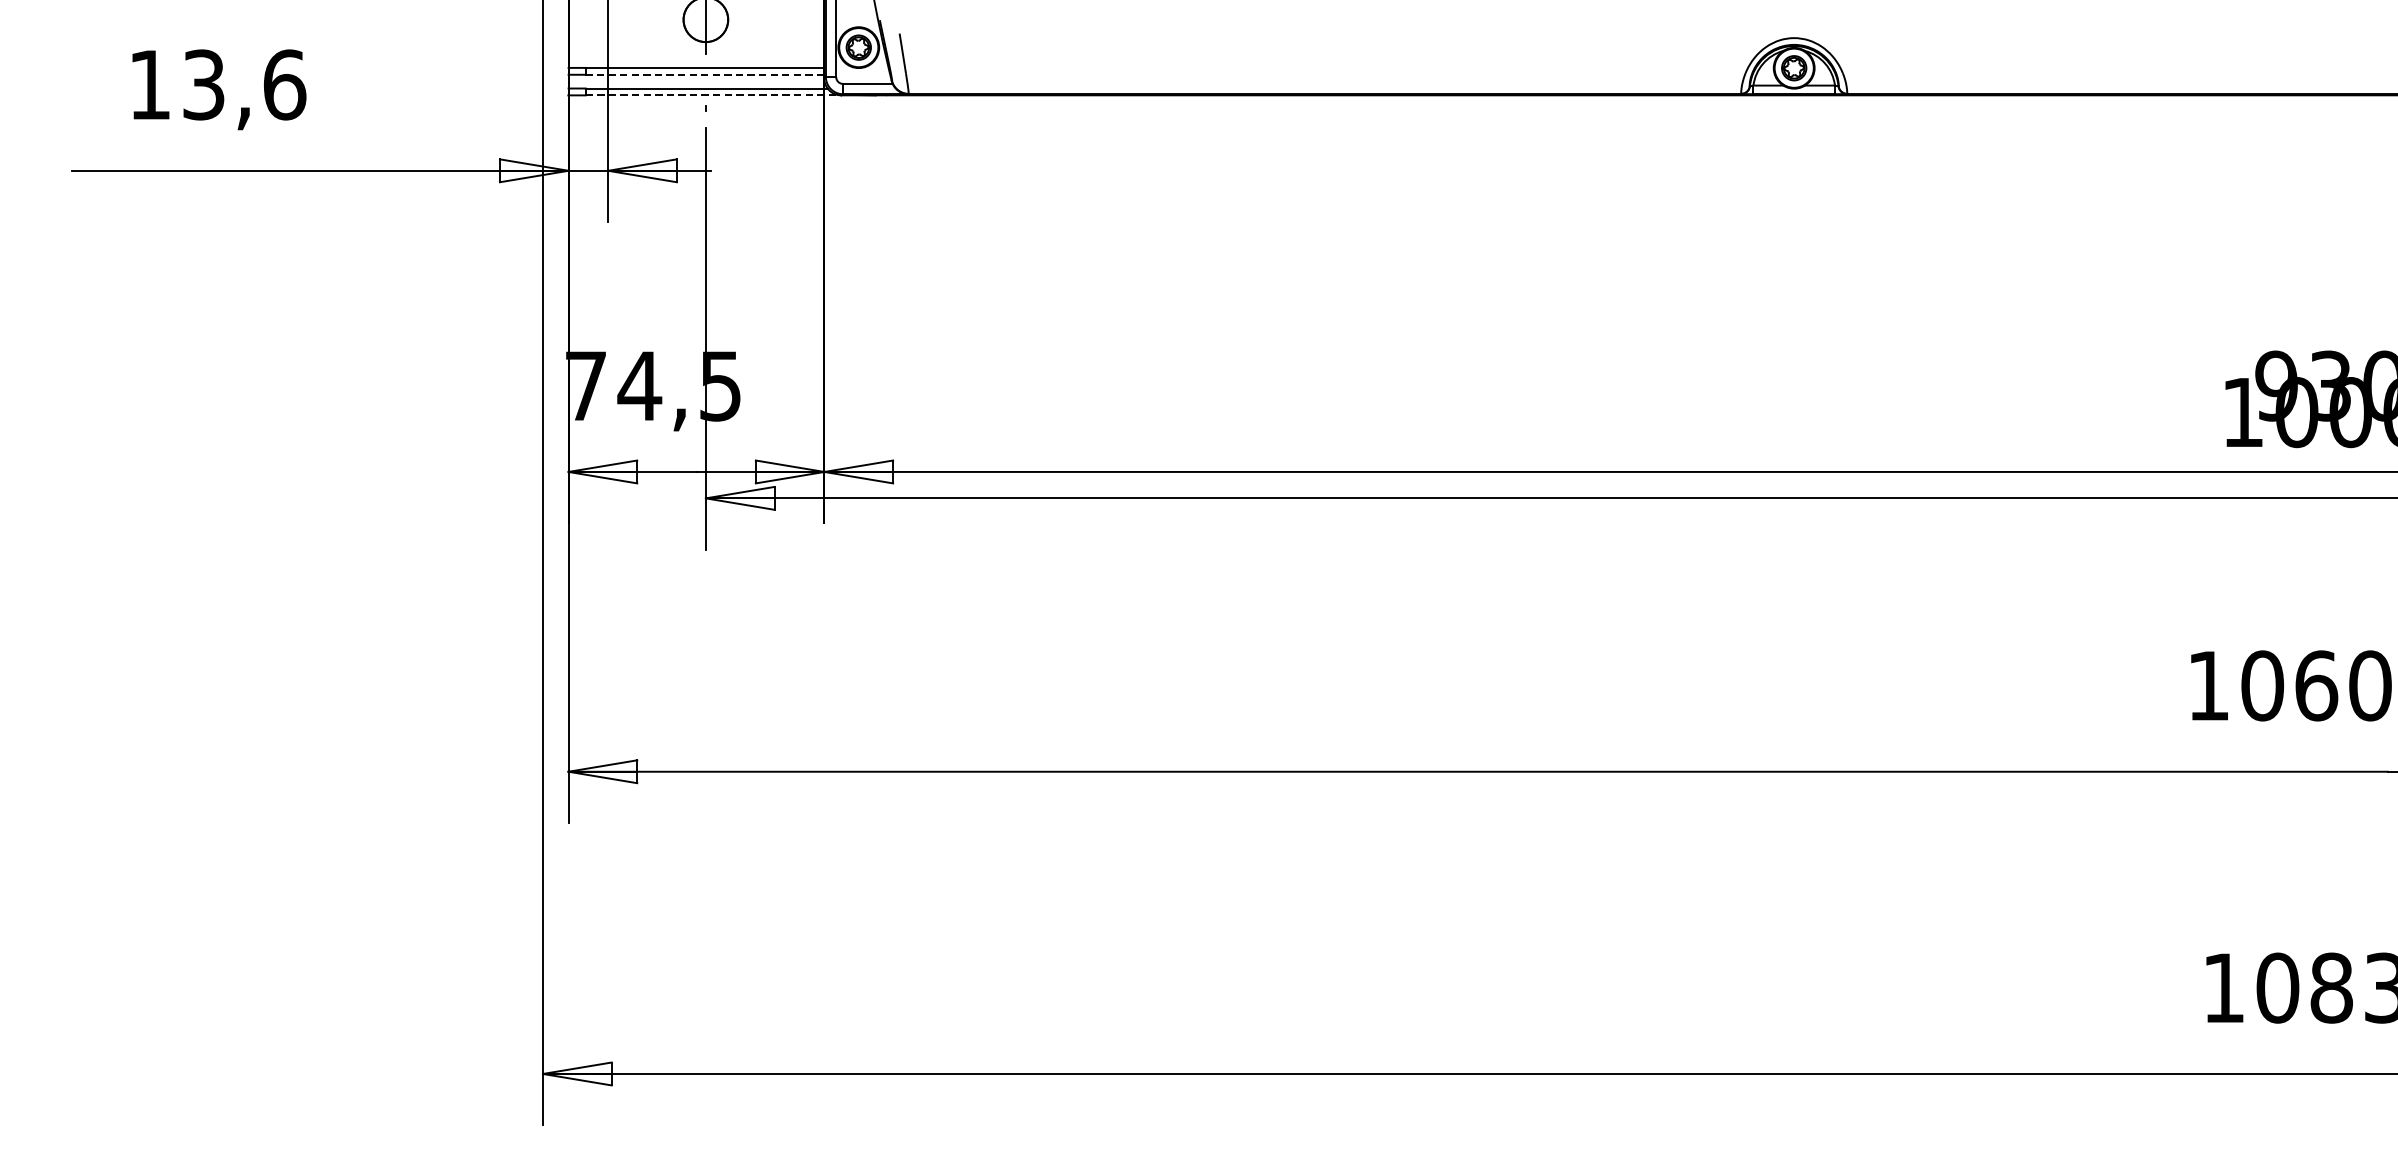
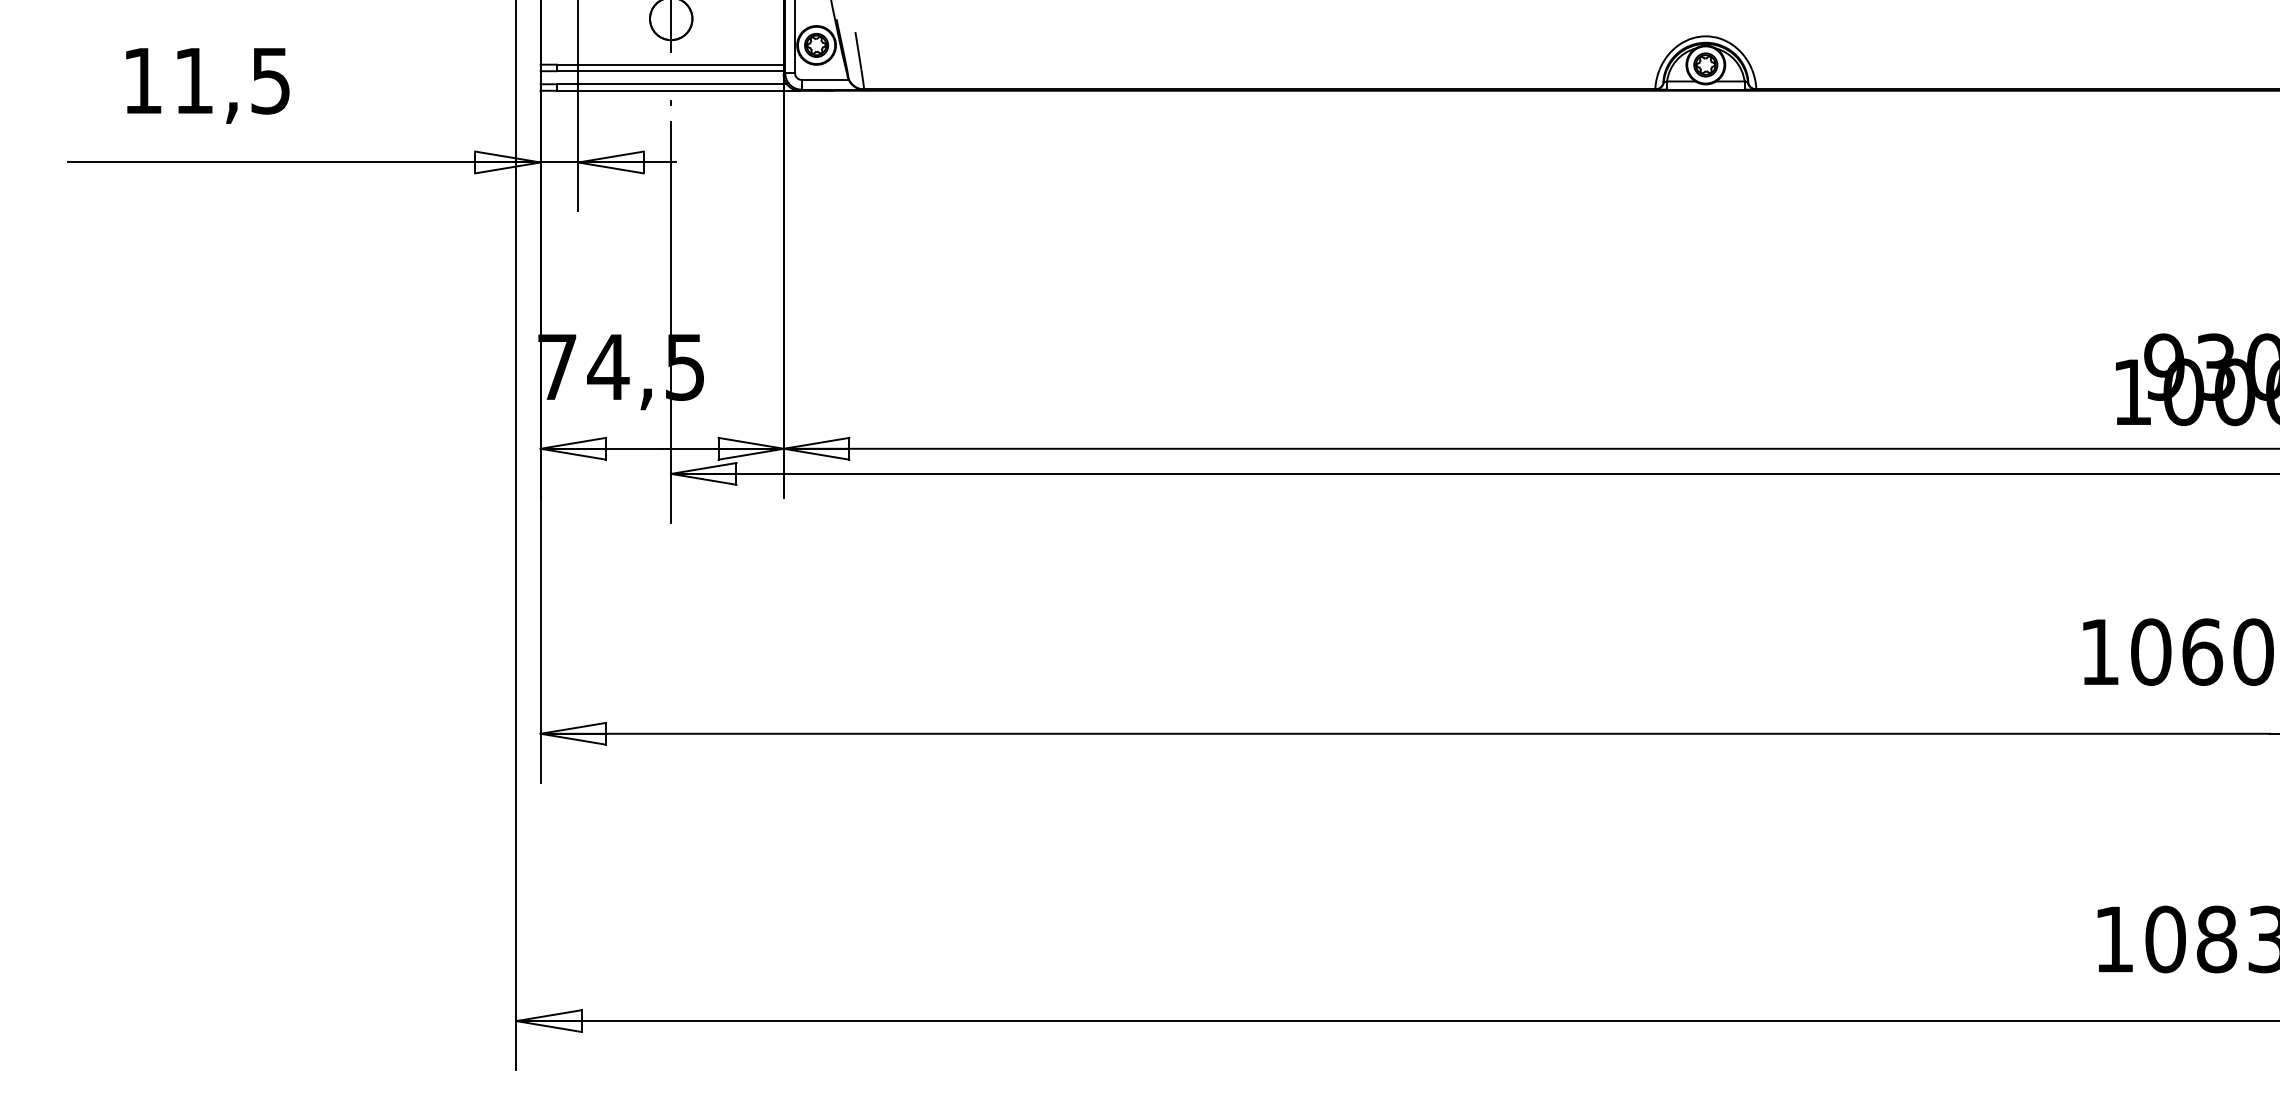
line: (704, 75) -> (669, 71), dashed -> solid
text: (244, 84) -> (232, 80), 13,6 -> 11,5
line: (714, 95) -> (679, 90), dashed -> solid

